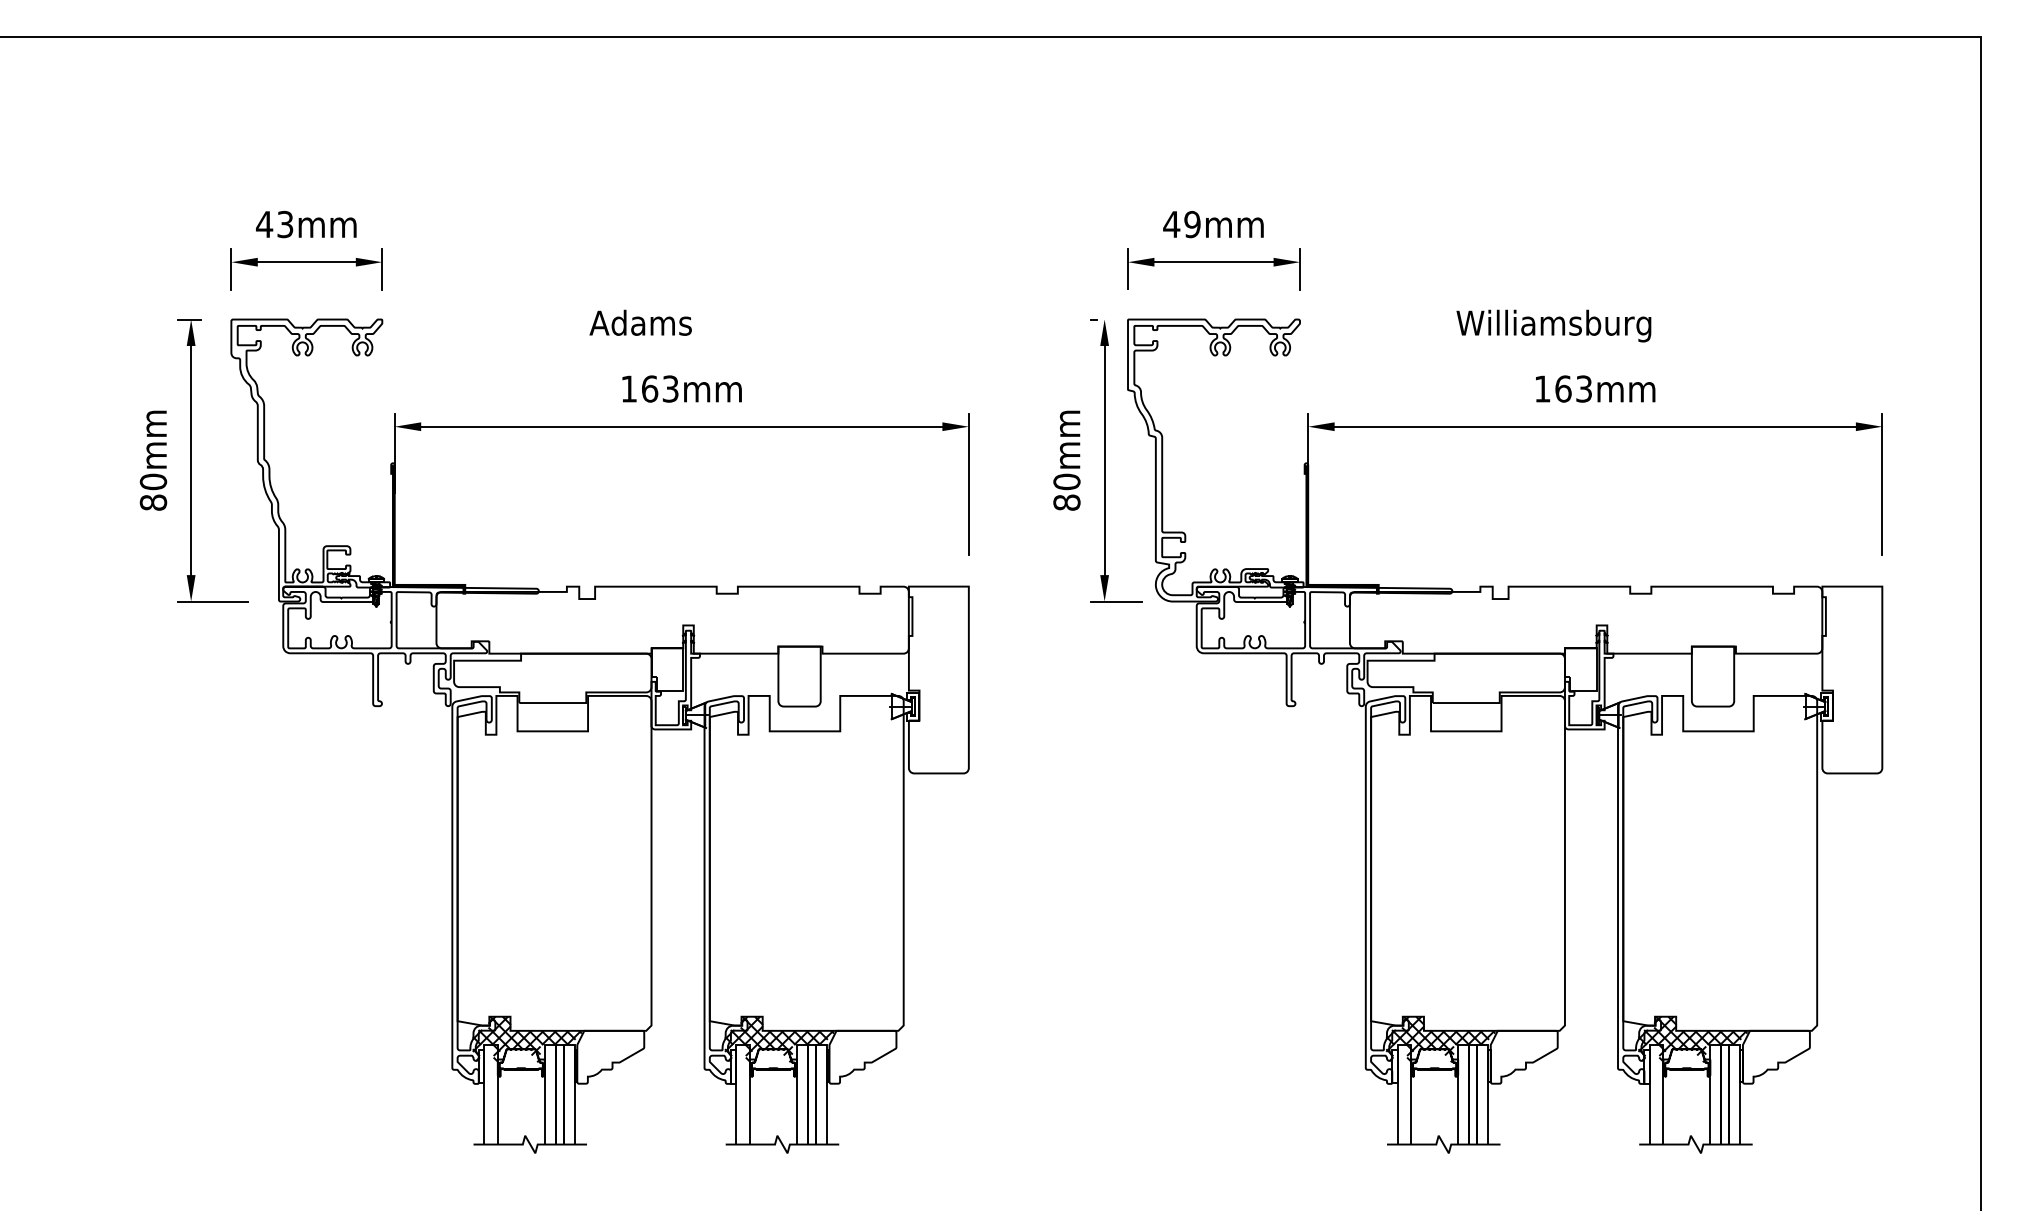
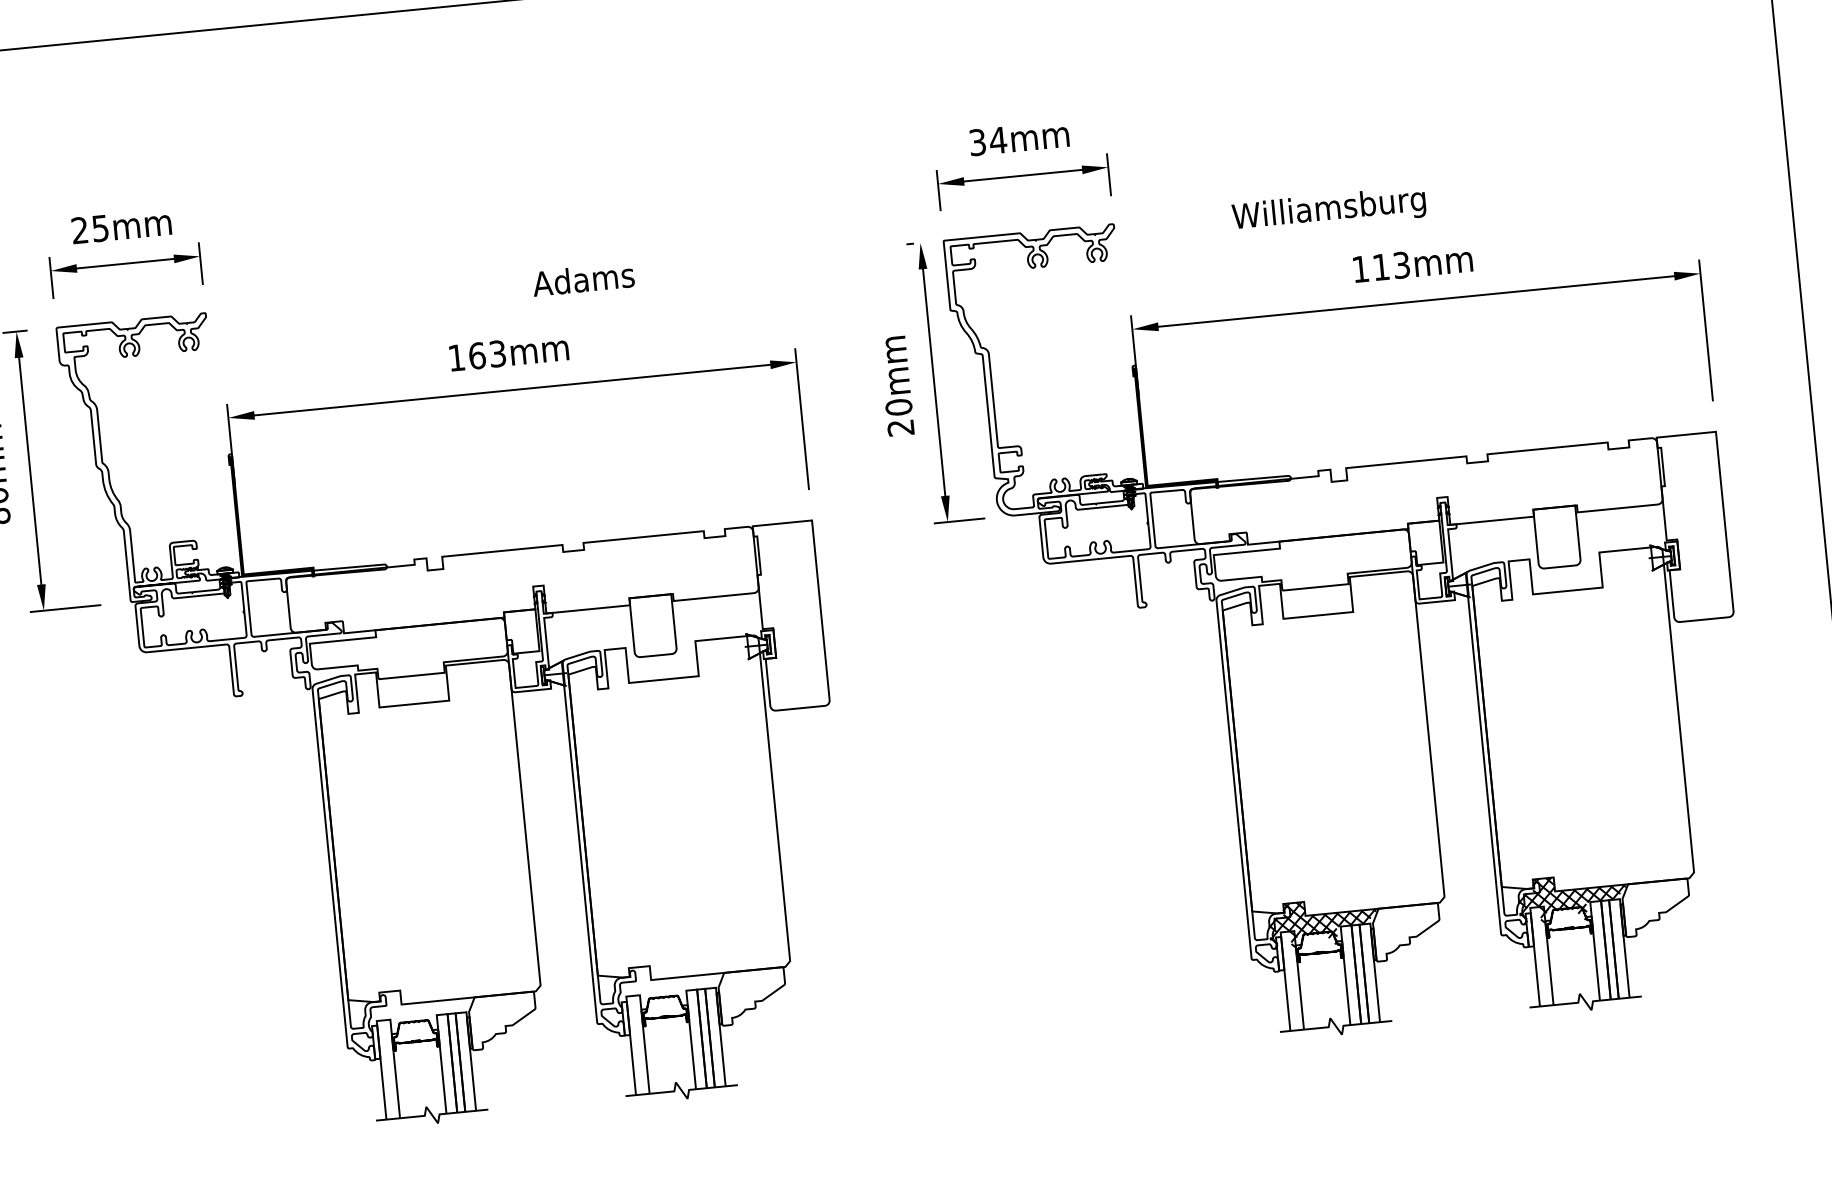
text: (274, 223) -> (89, 228), 43mm -> 25mm
text: (1182, 224) -> (988, 141), 49mm -> 34mm
text: (640, 322) -> (583, 279), moved
text: (1553, 325) -> (1328, 209), moved
text: (1563, 388) -> (1381, 266), 163mm -> 113mm
text: (1066, 502) -> (900, 427), 80mm -> 20mm
hatch: (526, 1039) -> (418, 1011), removed
hatch: (779, 1039) -> (668, 987), removed

